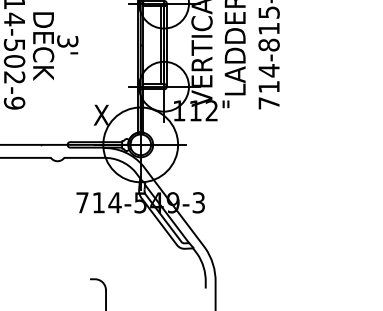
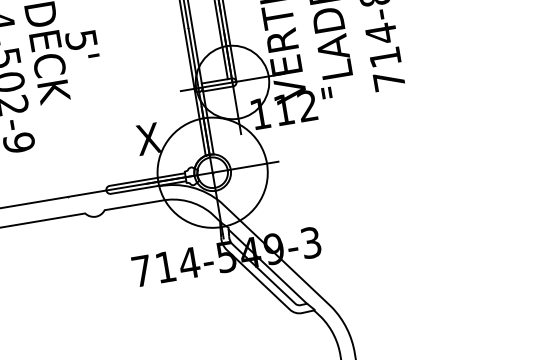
text: (68, 41) -> (82, 39), 3' -> 5'

